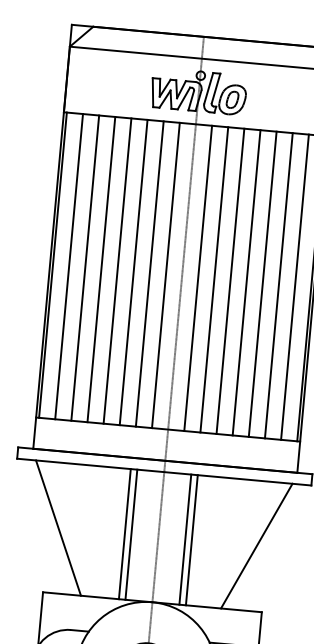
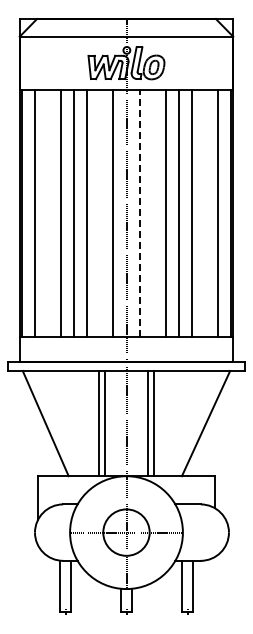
line: (85, 267) -> (48, 212), removed
line: (149, 273) -> (100, 212), removed
line: (198, 277) -> (139, 212), solid -> dashed
line: (214, 279) -> (152, 212), removed
line: (278, 284) -> (204, 212), removed

